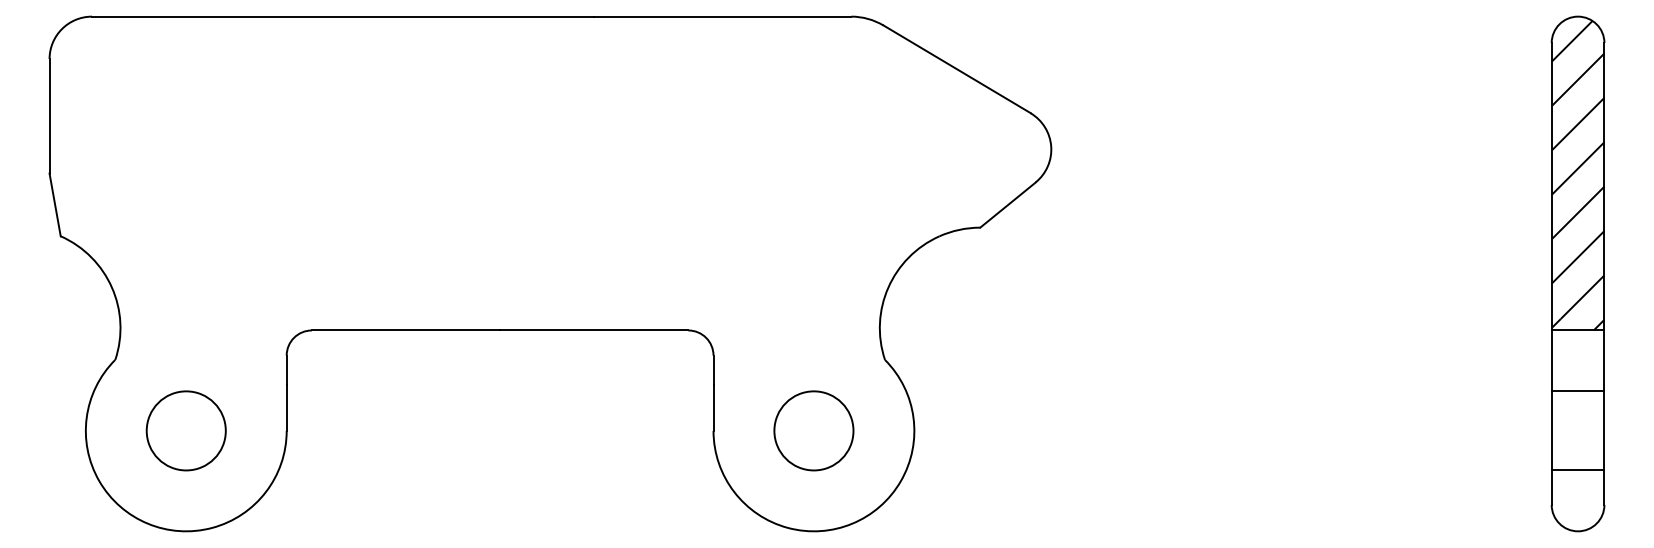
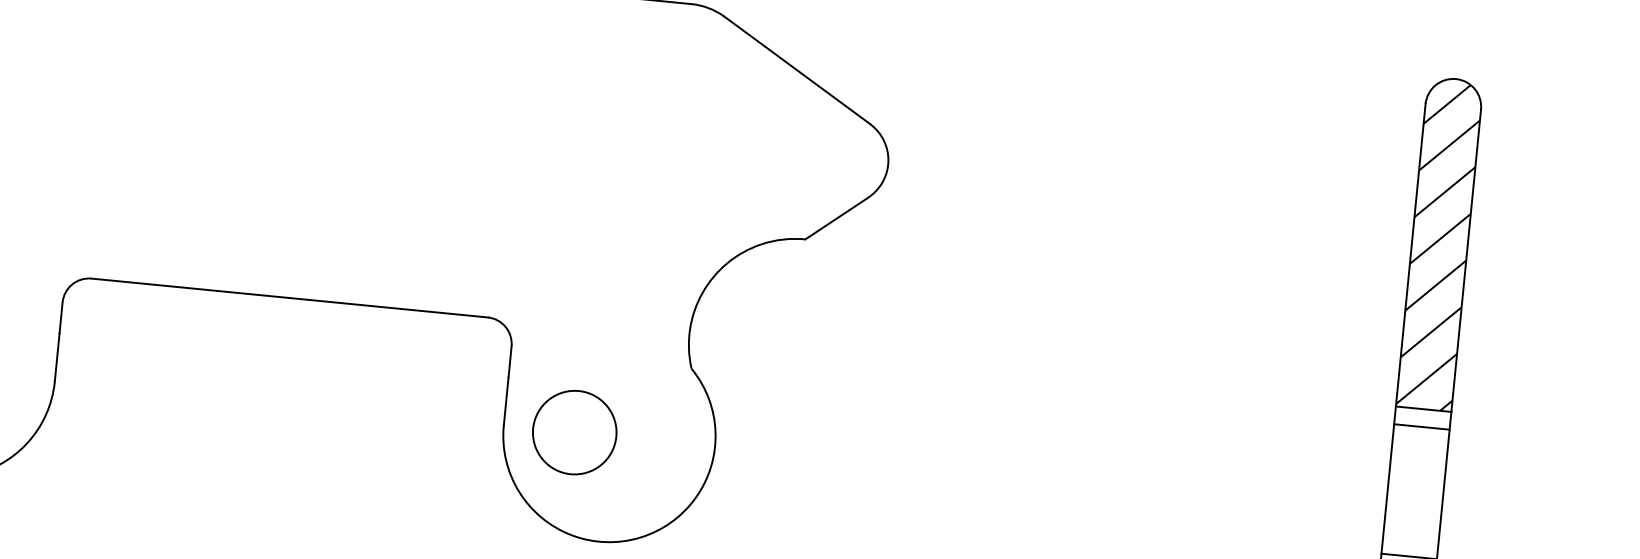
line: (1577, 391) -> (1421, 427), moved
circle: (813, 430) -> (574, 432), moved

